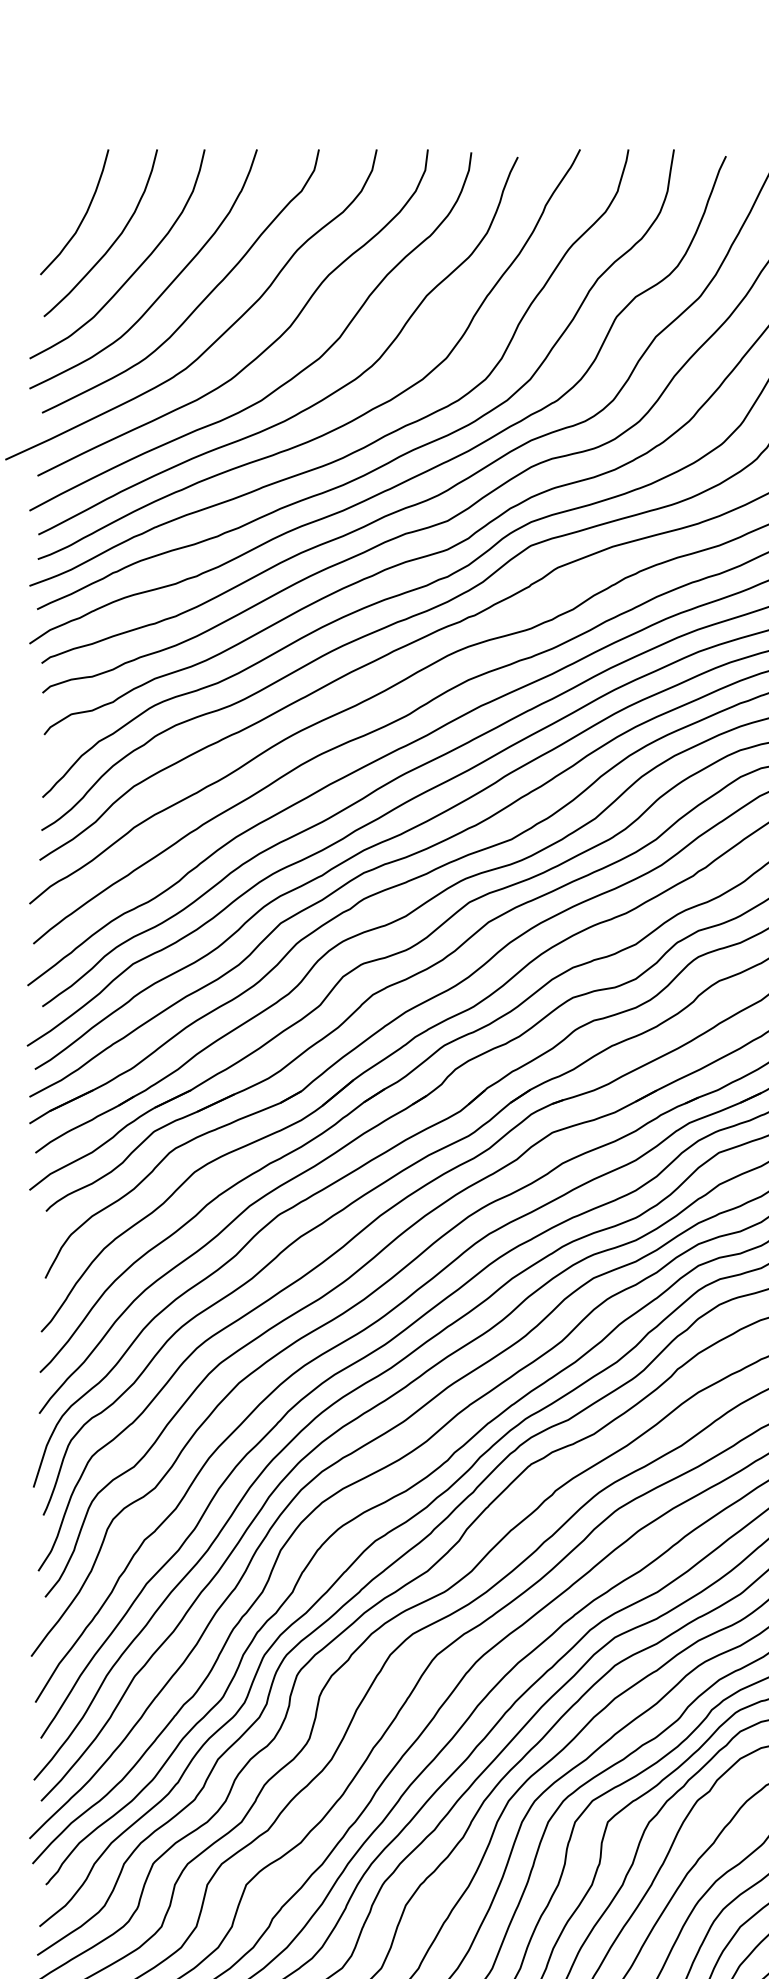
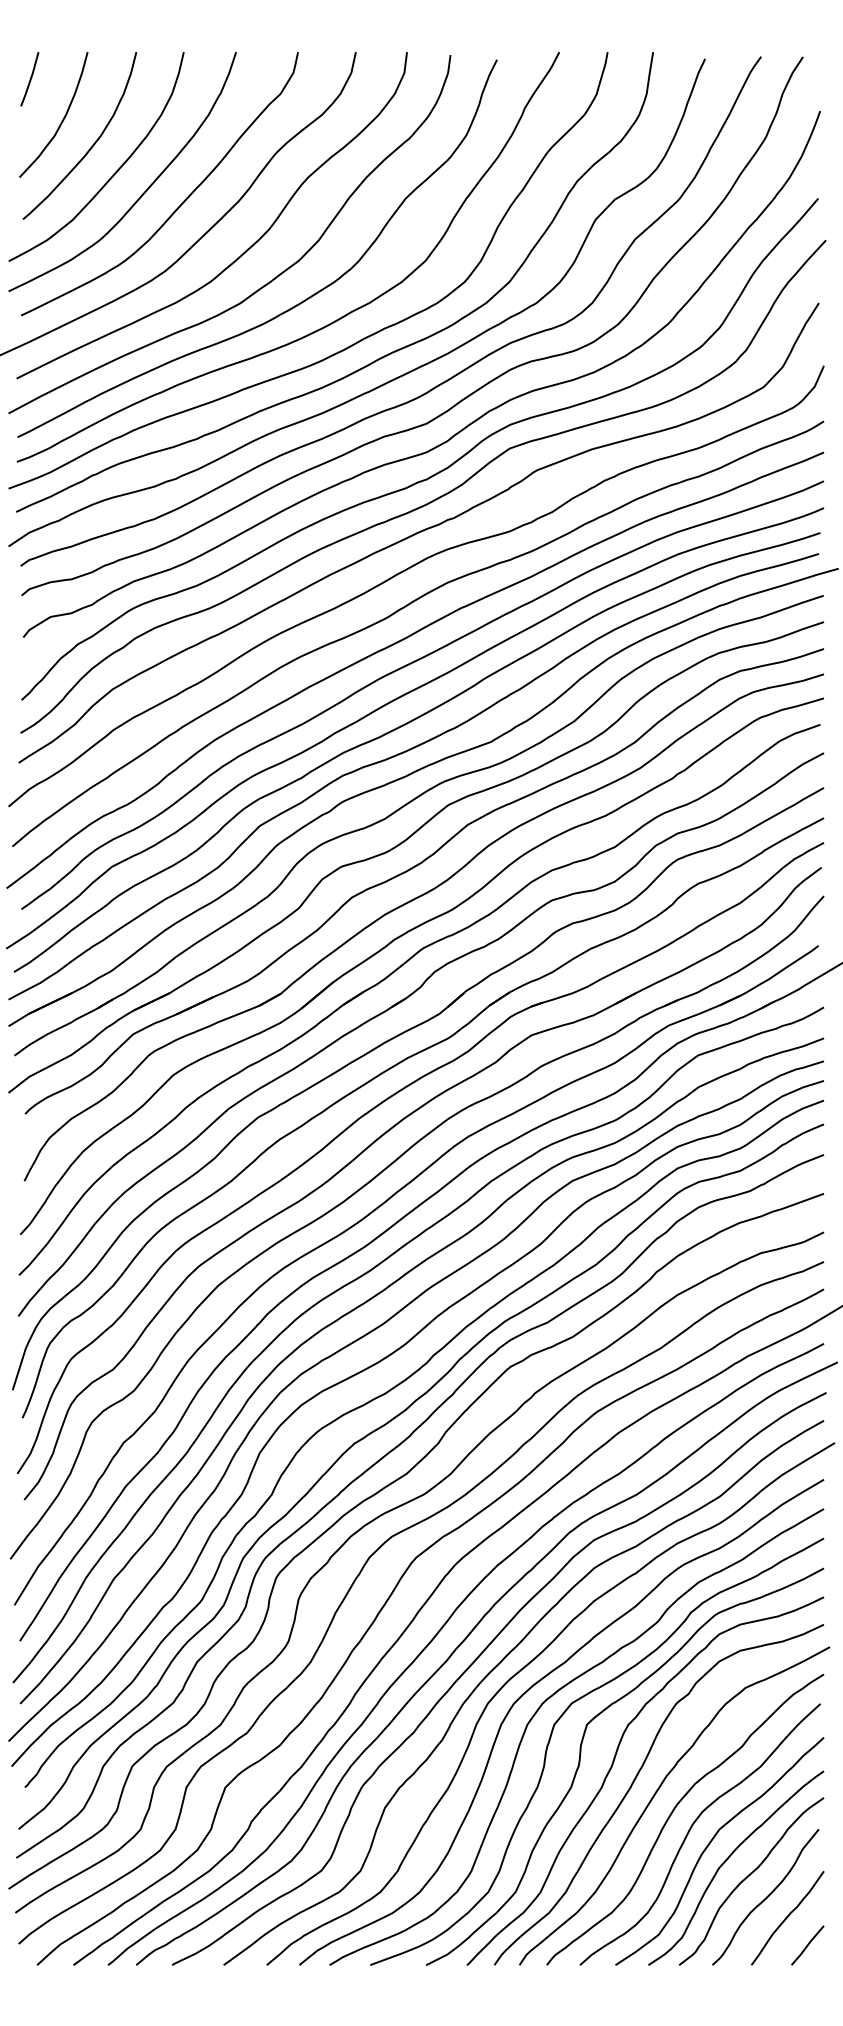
line: (50, 176) -> (29, 79), added

